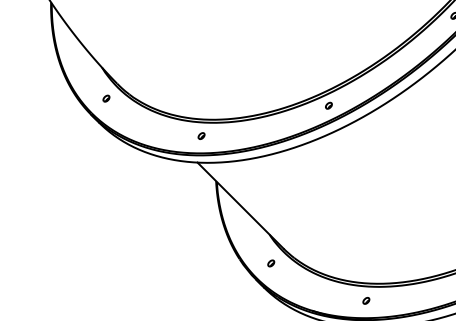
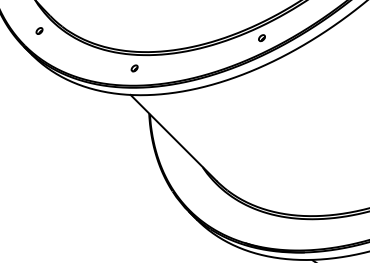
part: (271, 263) -> (204, 195), removed
part: (366, 300) -> (299, 232), removed

